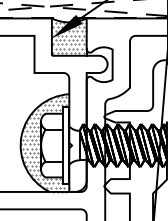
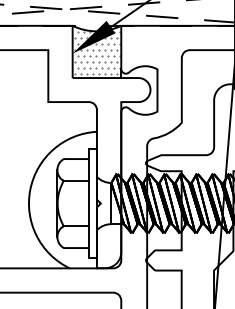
hatch: (44, 143) -> (62, 200), removed

